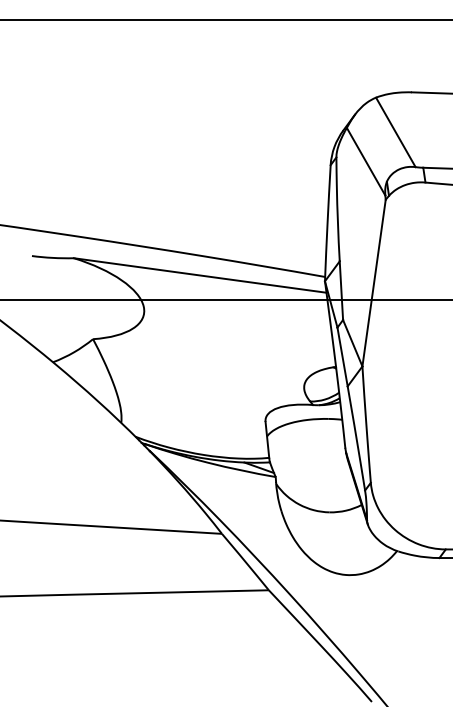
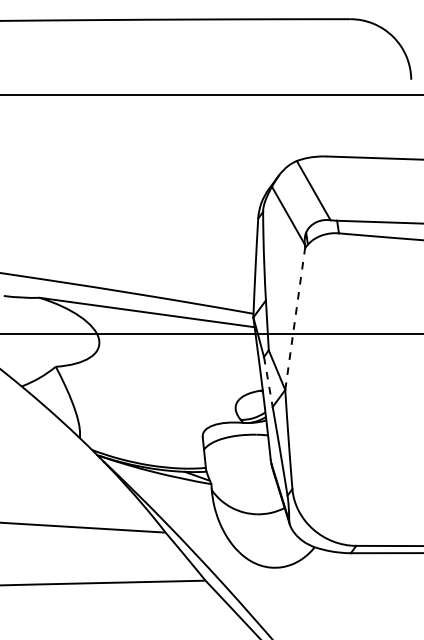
line: (374, 283) -> (295, 319), solid -> dashed
line: (342, 357) -> (268, 382), solid -> dashed

